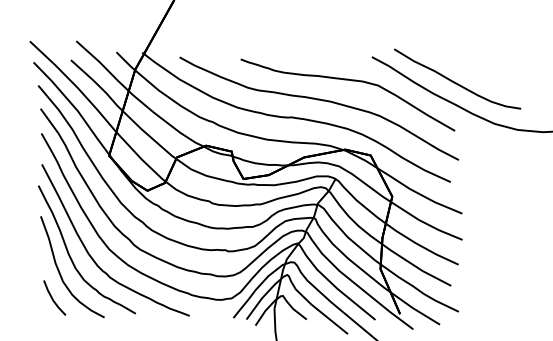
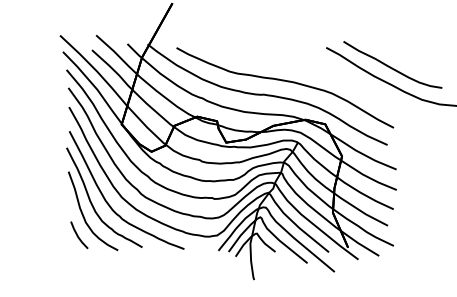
curve: (347, 81) -> (307, 66), removed

